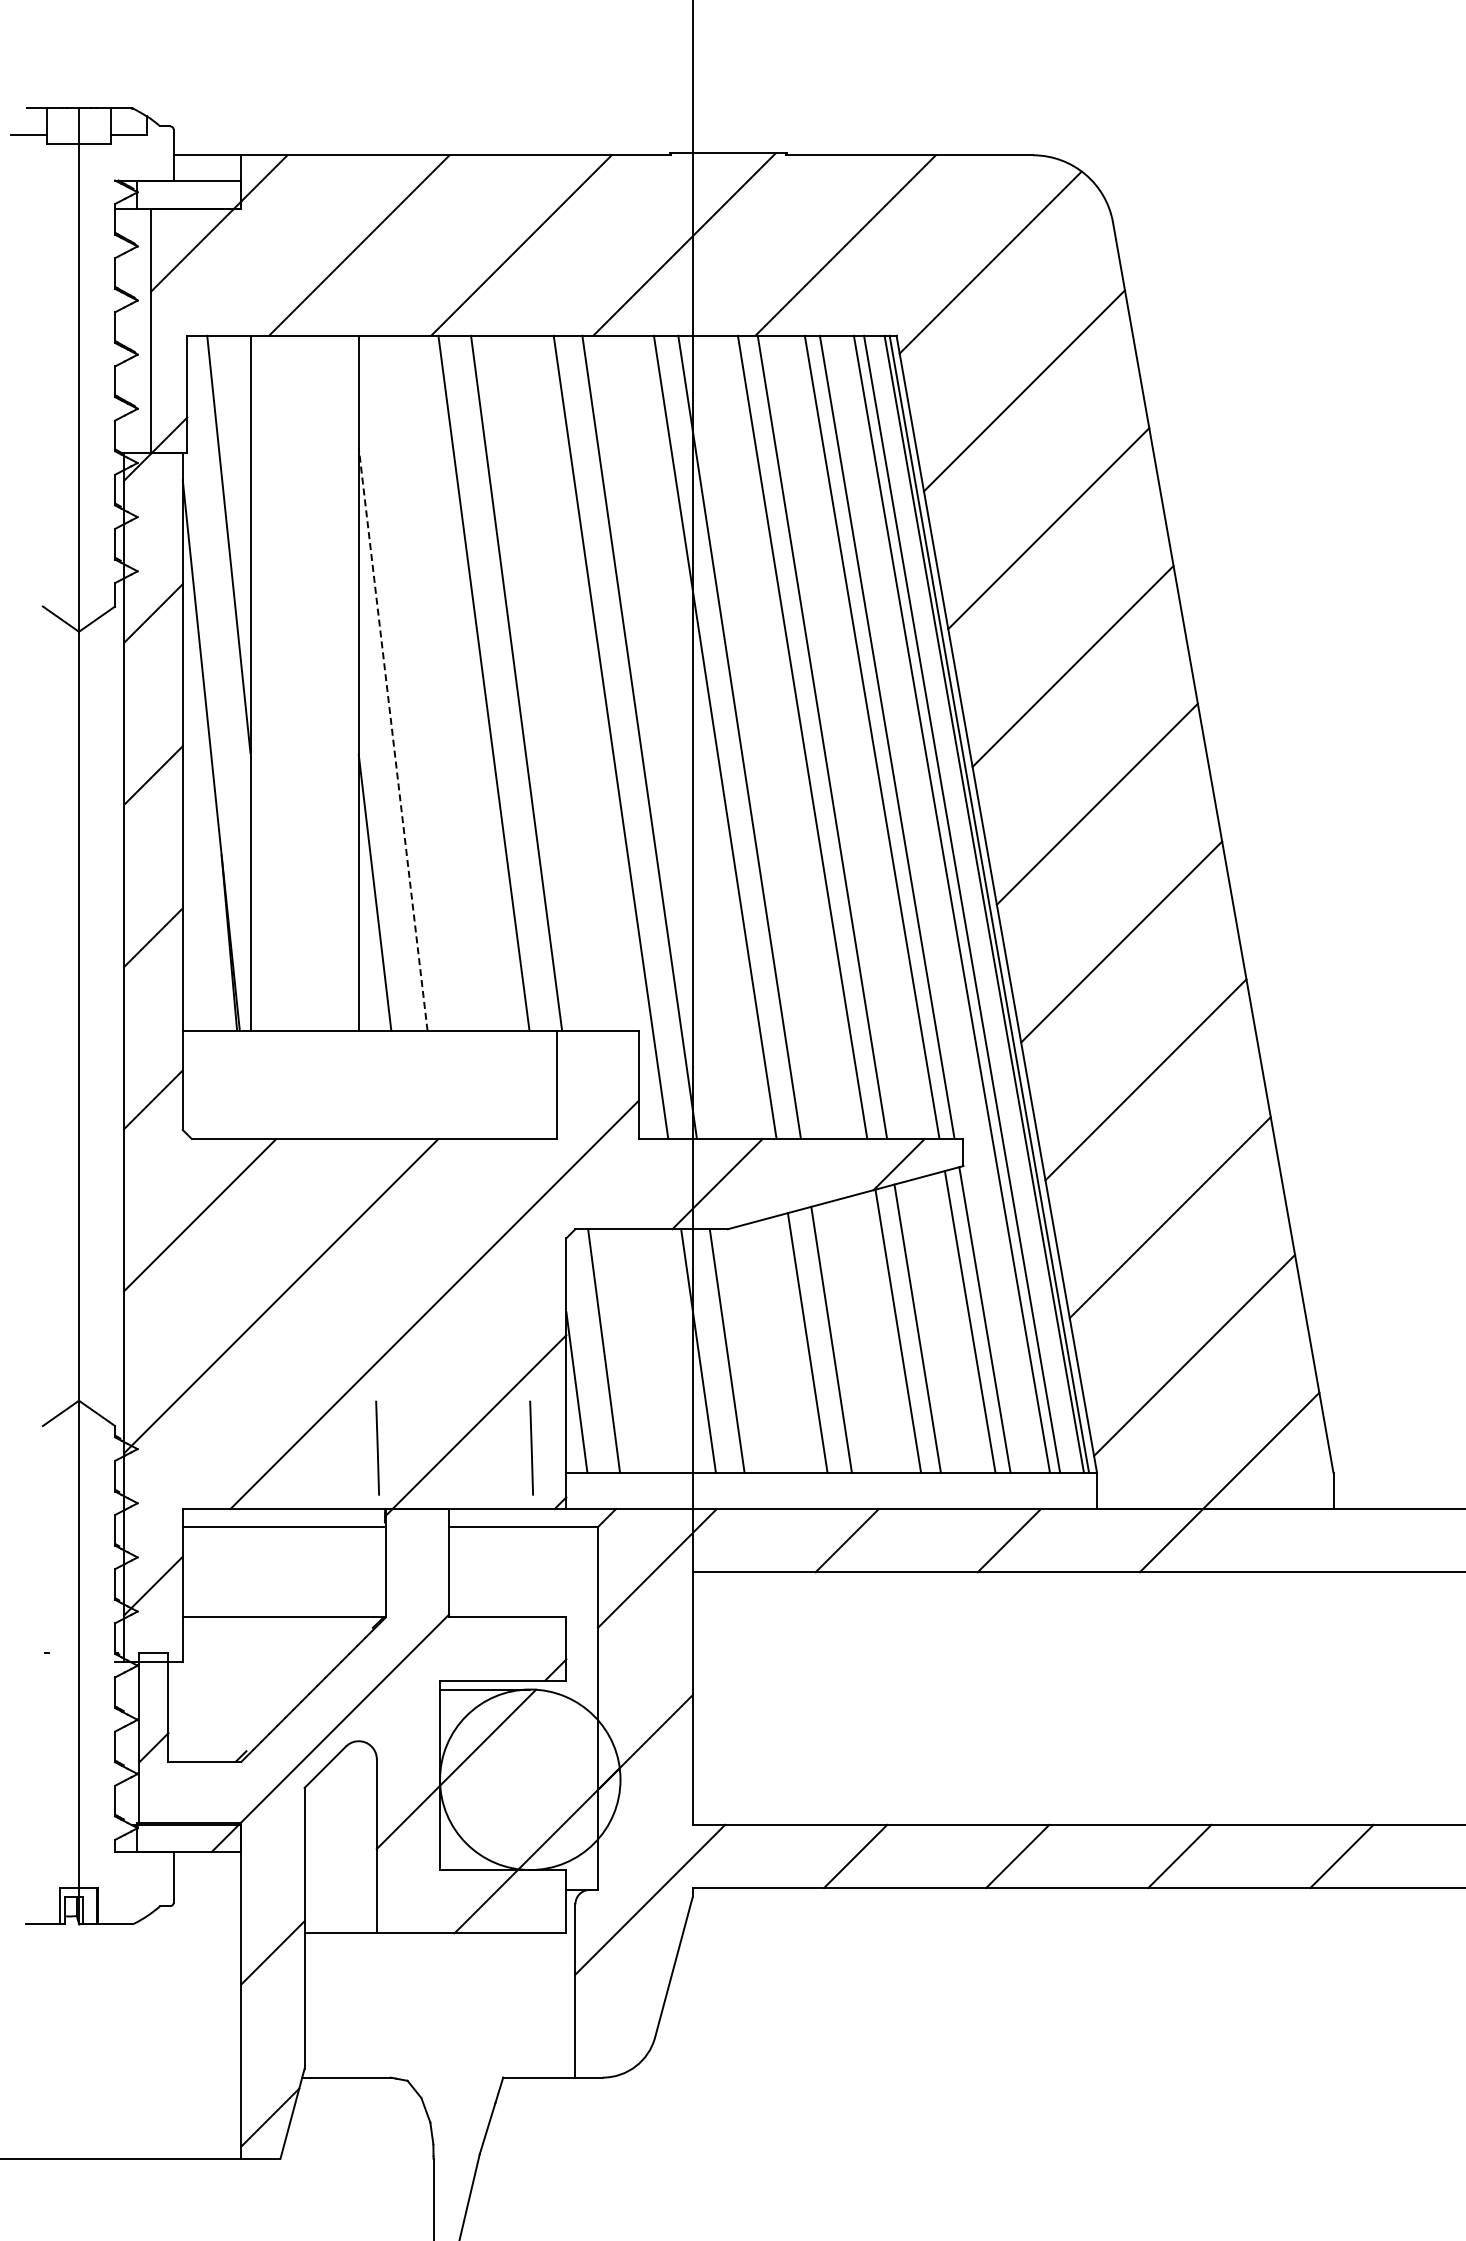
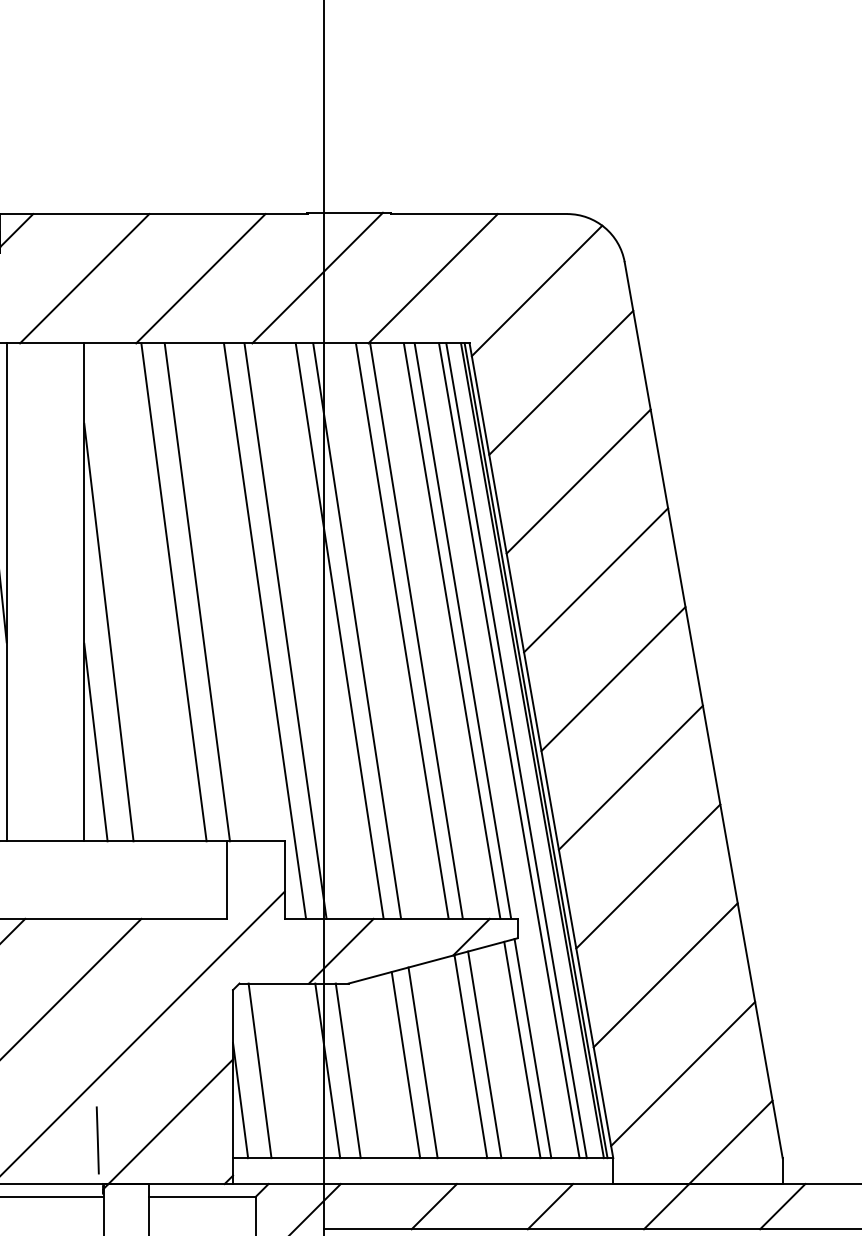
line: (393, 738) -> (109, 631), dashed -> solid
line: (531, 1447) -> (208, 1139), removed
line: (1333, 1540) -> (782, 1206), added

